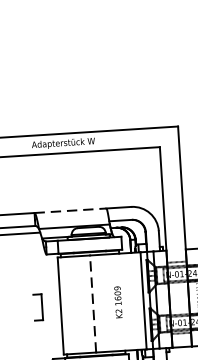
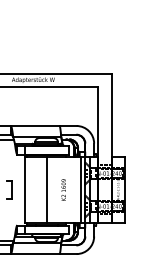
line: (70, 210) -> (35, 125), dashed -> solid
line: (93, 304) -> (46, 190), dashed -> solid

